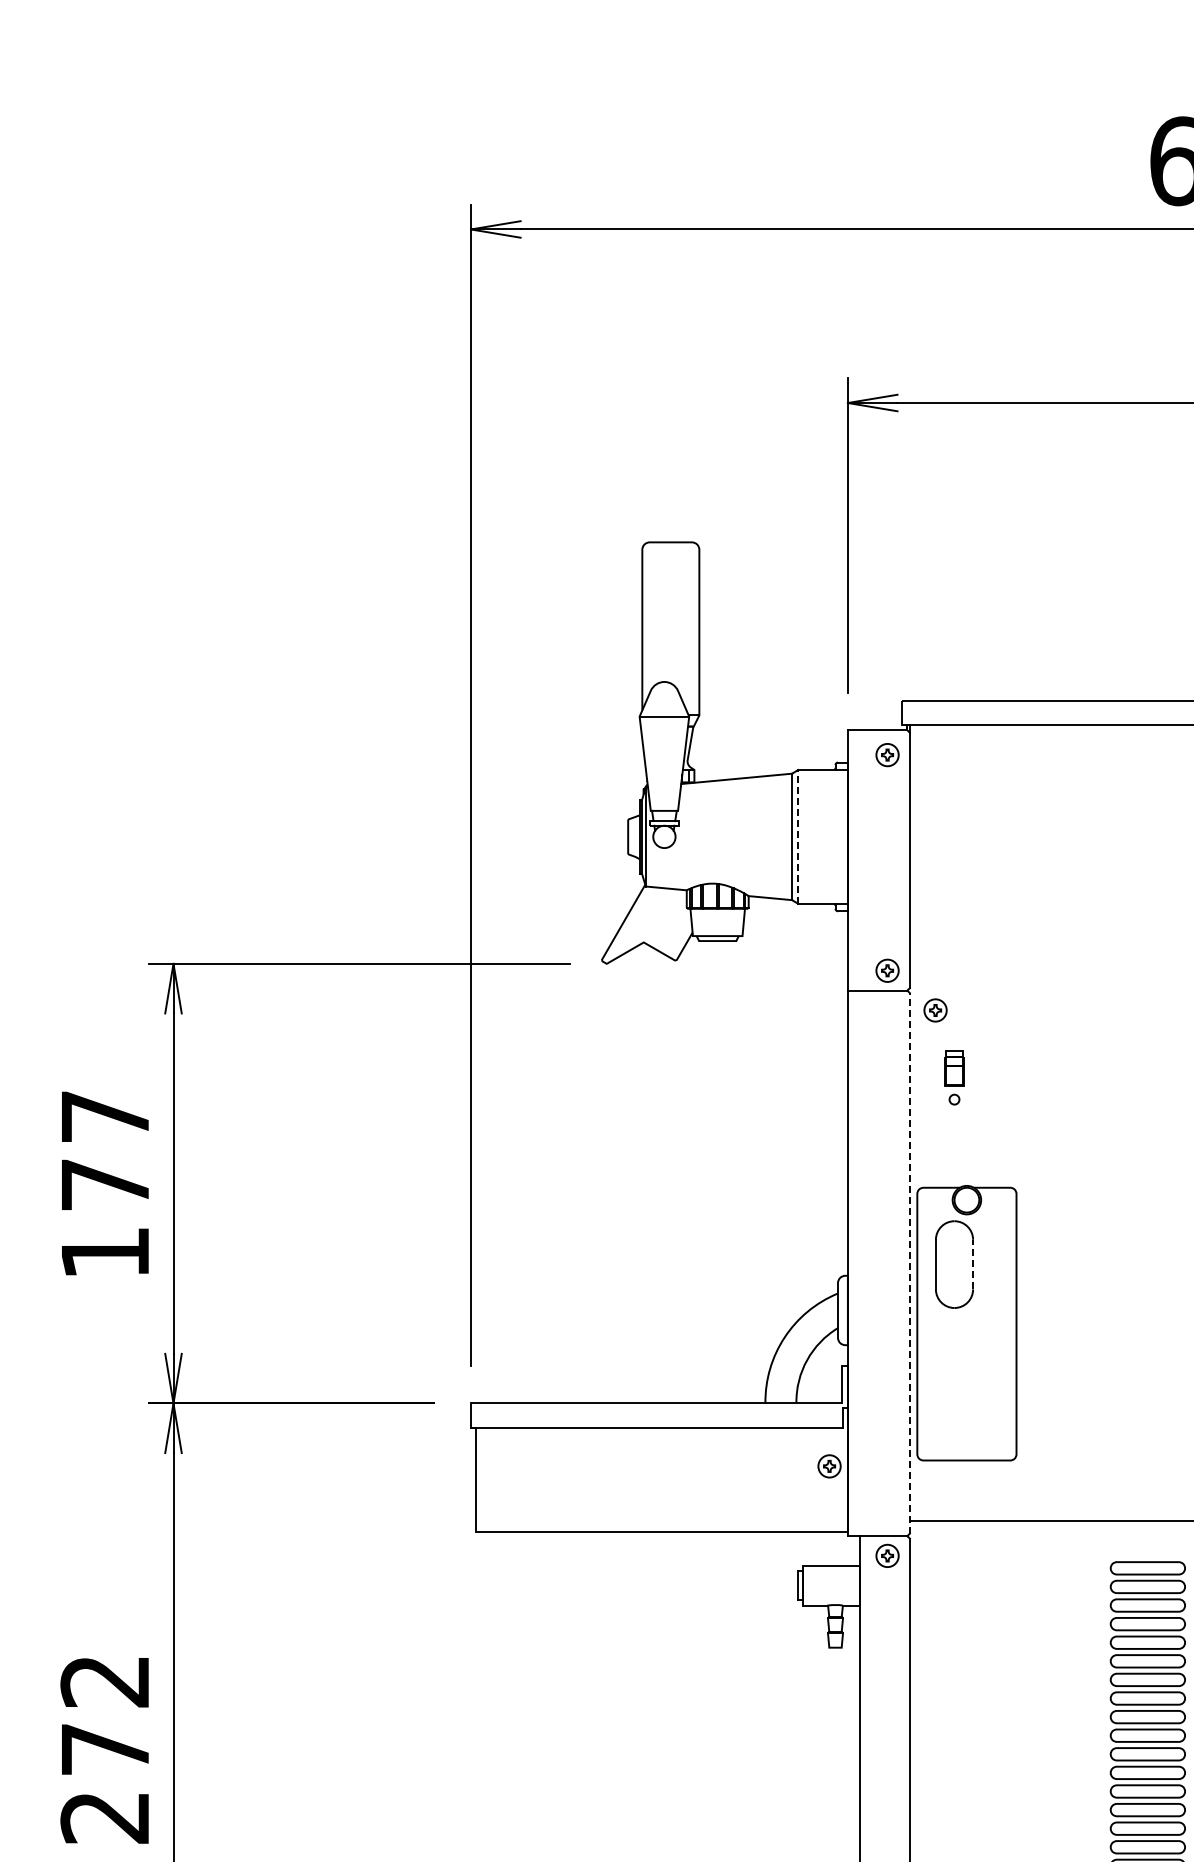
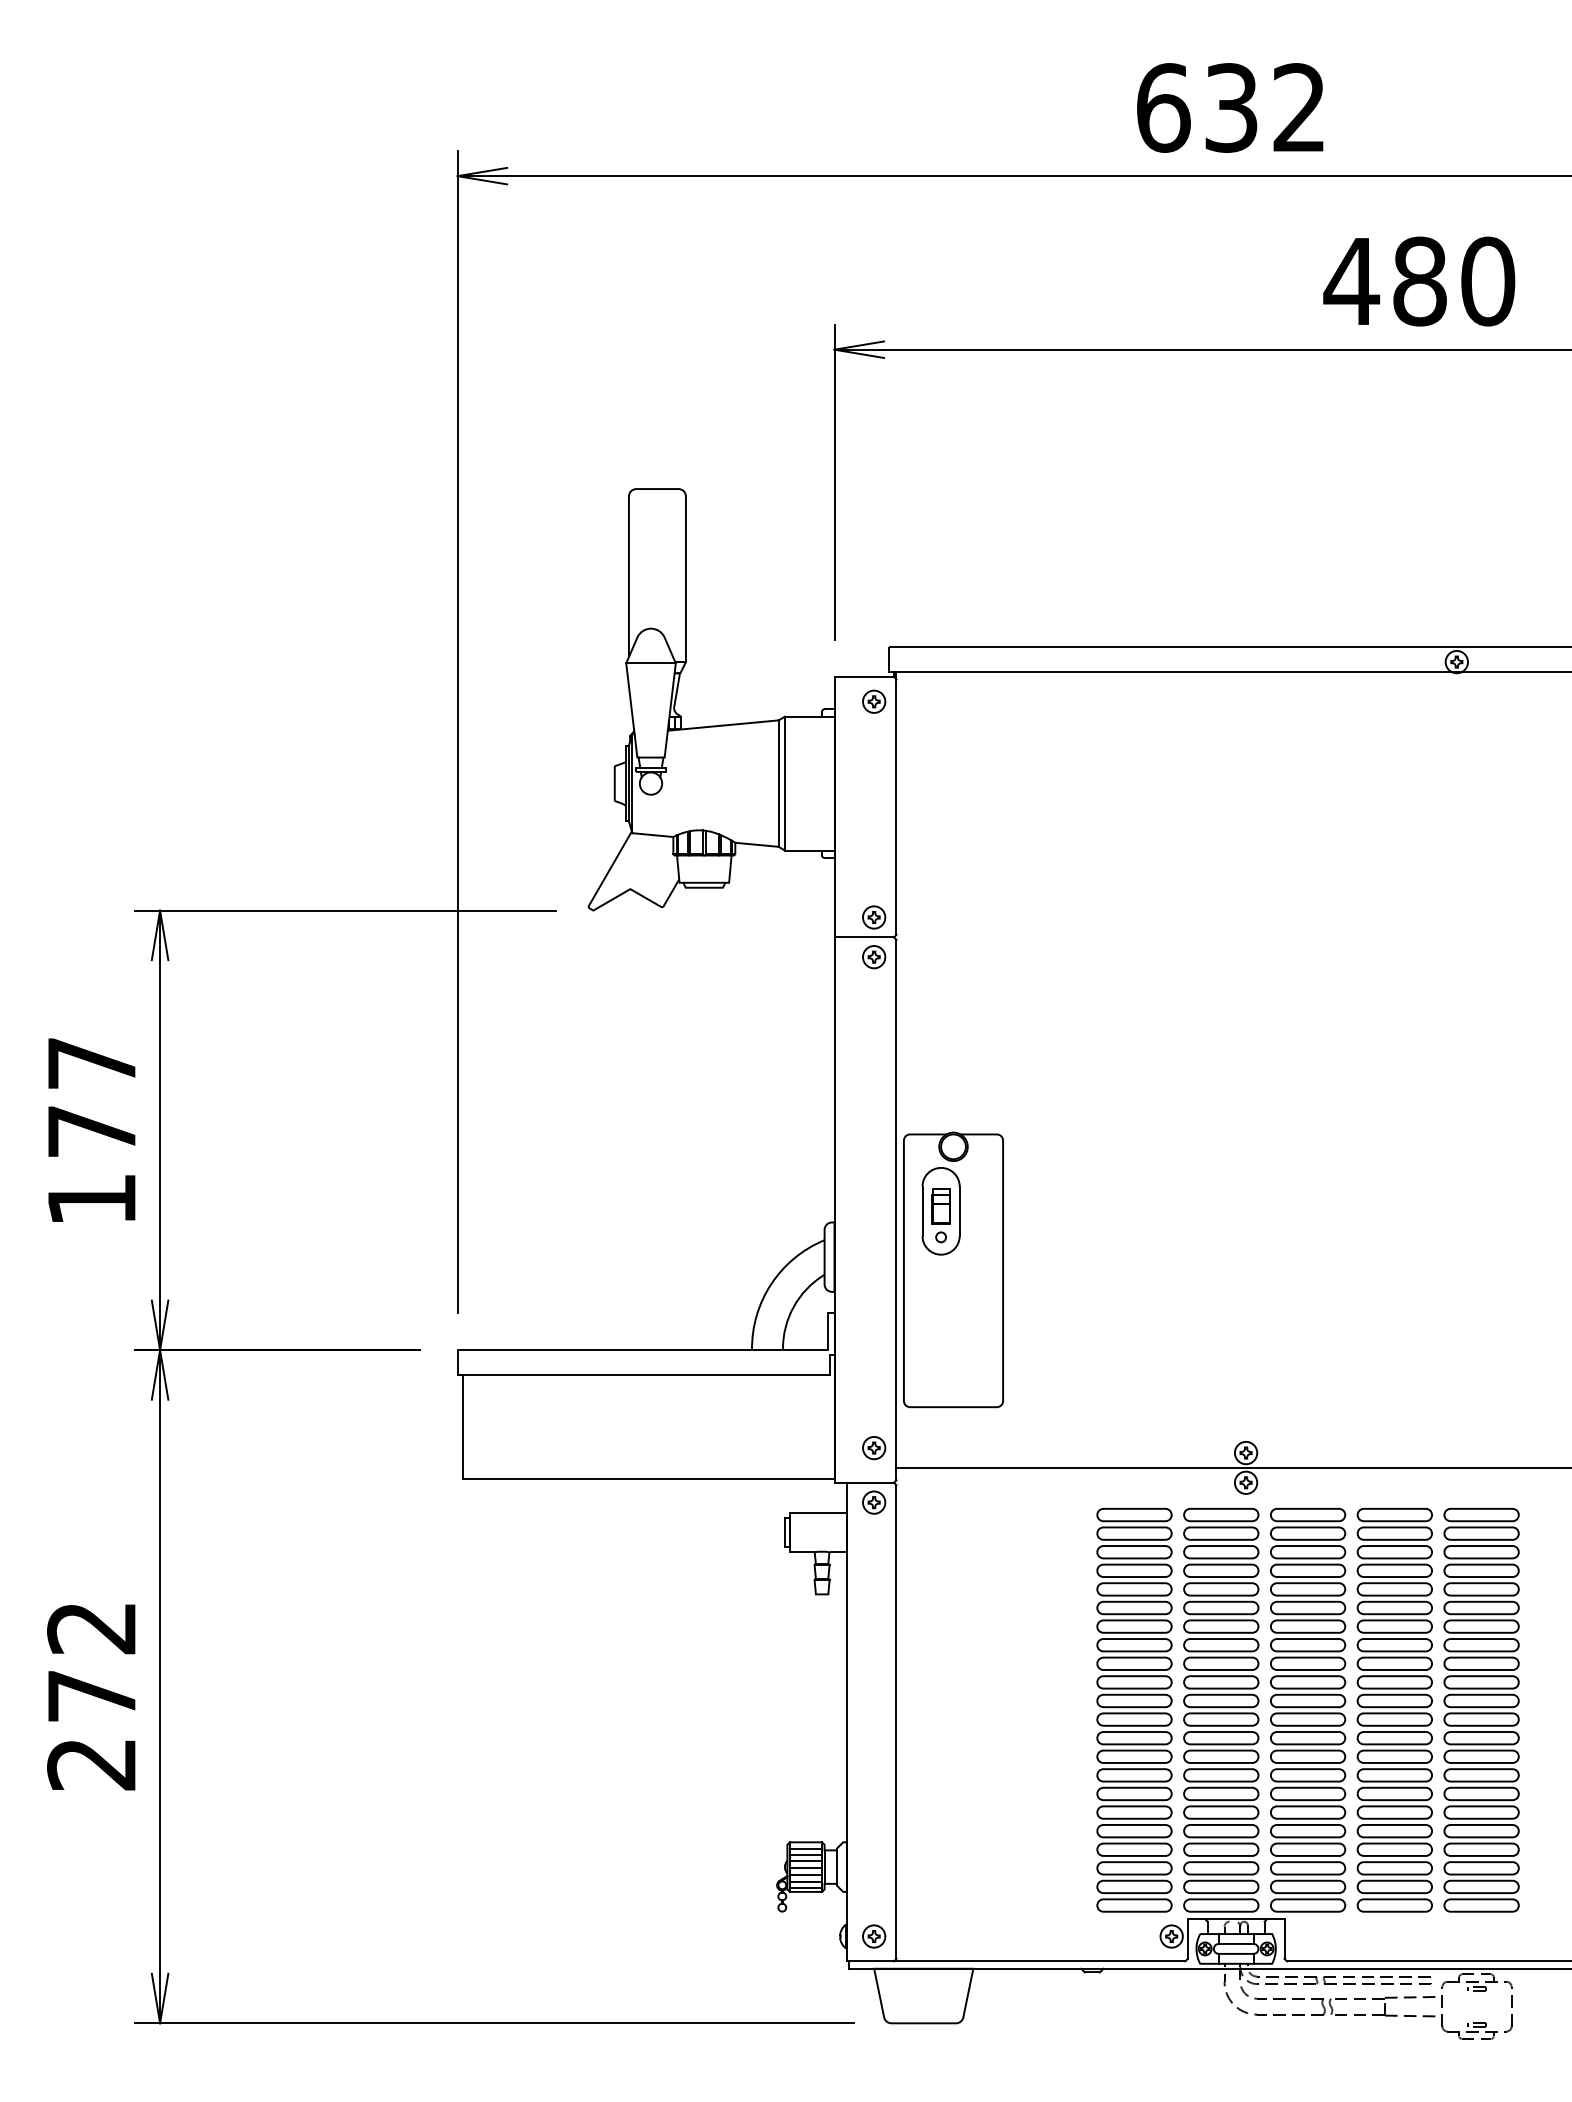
line: (797, 836) -> (784, 783), dashed -> solid
part: (935, 1010) -> (874, 957), moved
part: (953, 1077) -> (940, 1215), moved
line: (909, 1262) -> (896, 1209), dashed -> solid
line: (972, 1264) -> (959, 1211), dashed -> solid
part: (829, 1466) -> (874, 1448), moved

